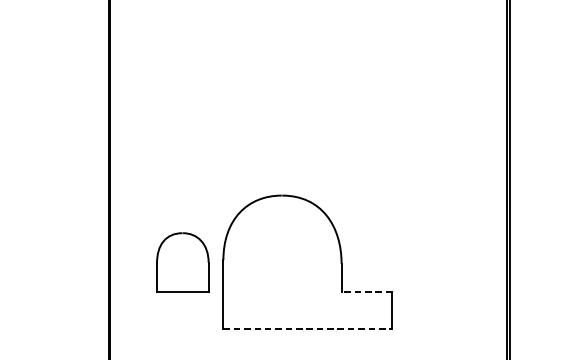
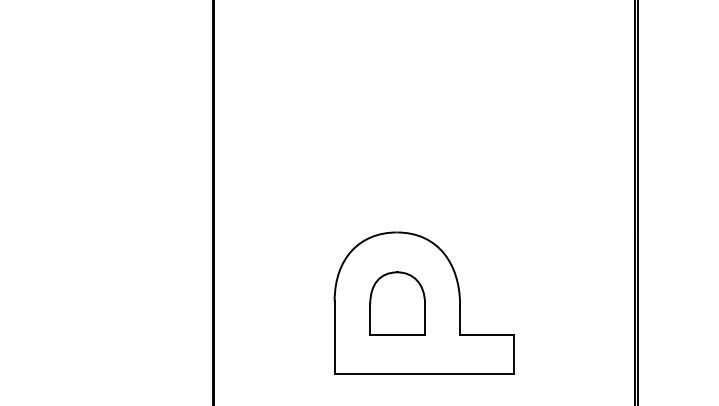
part: (182, 262) -> (397, 303), moved
line: (366, 291) -> (486, 334), dashed -> solid
line: (308, 329) -> (424, 374), dashed -> solid

